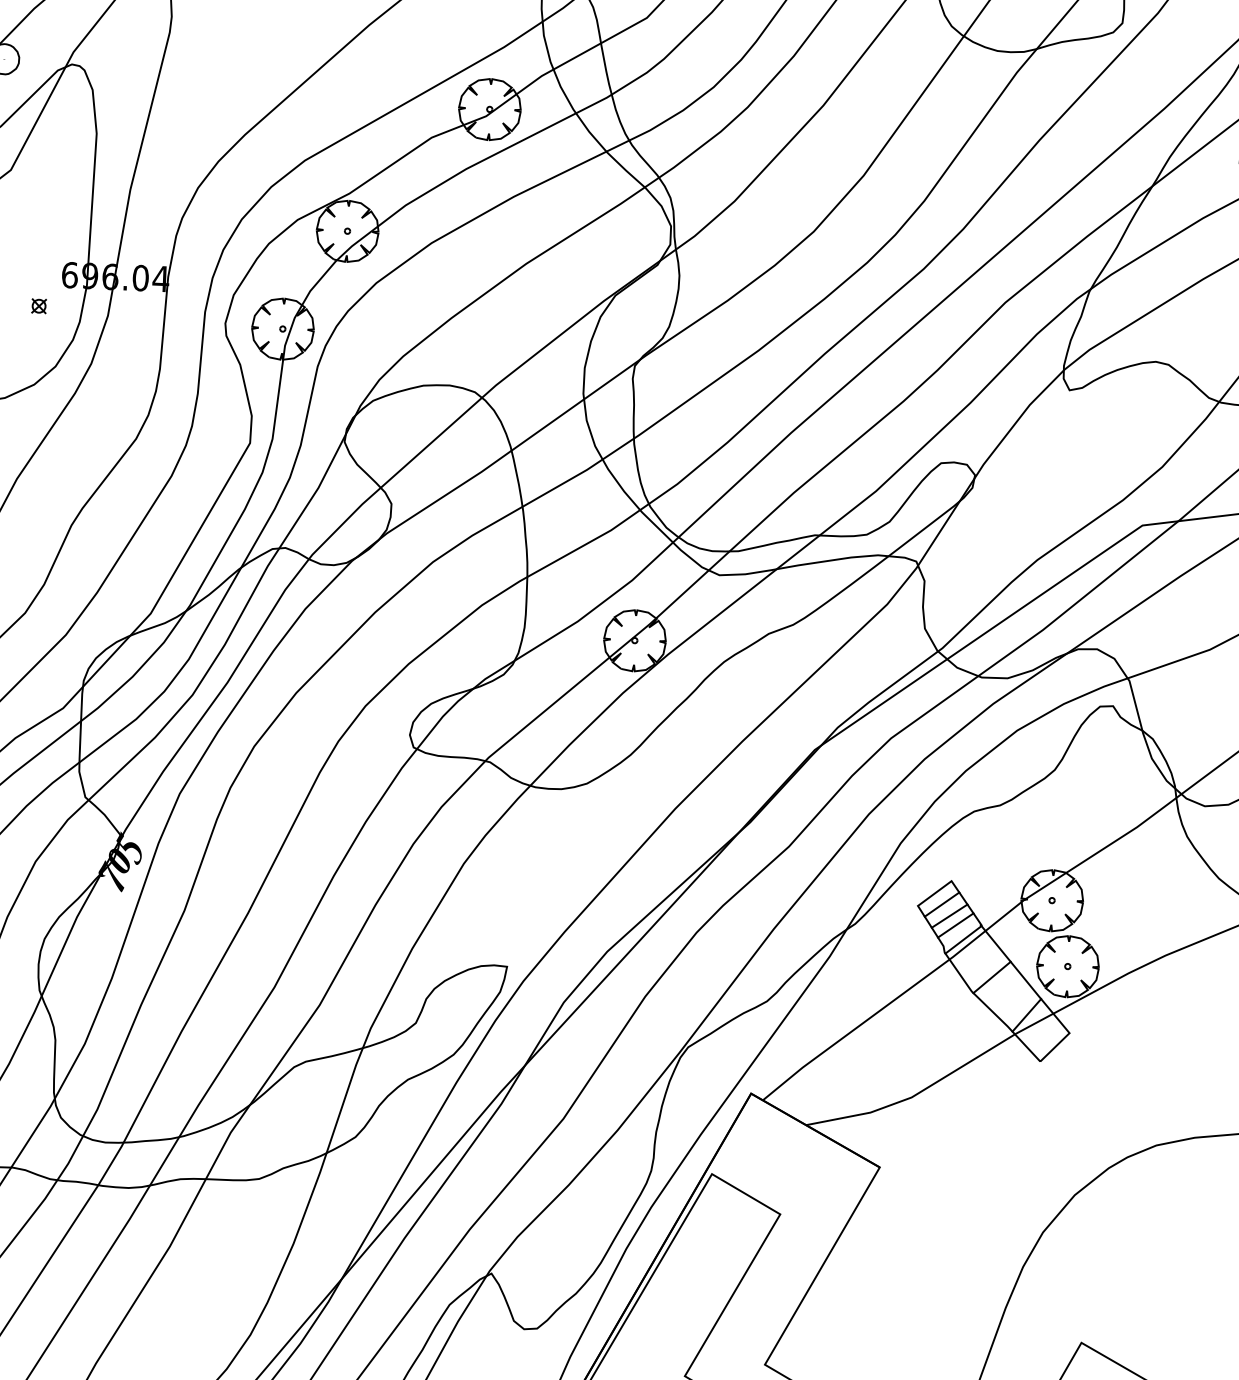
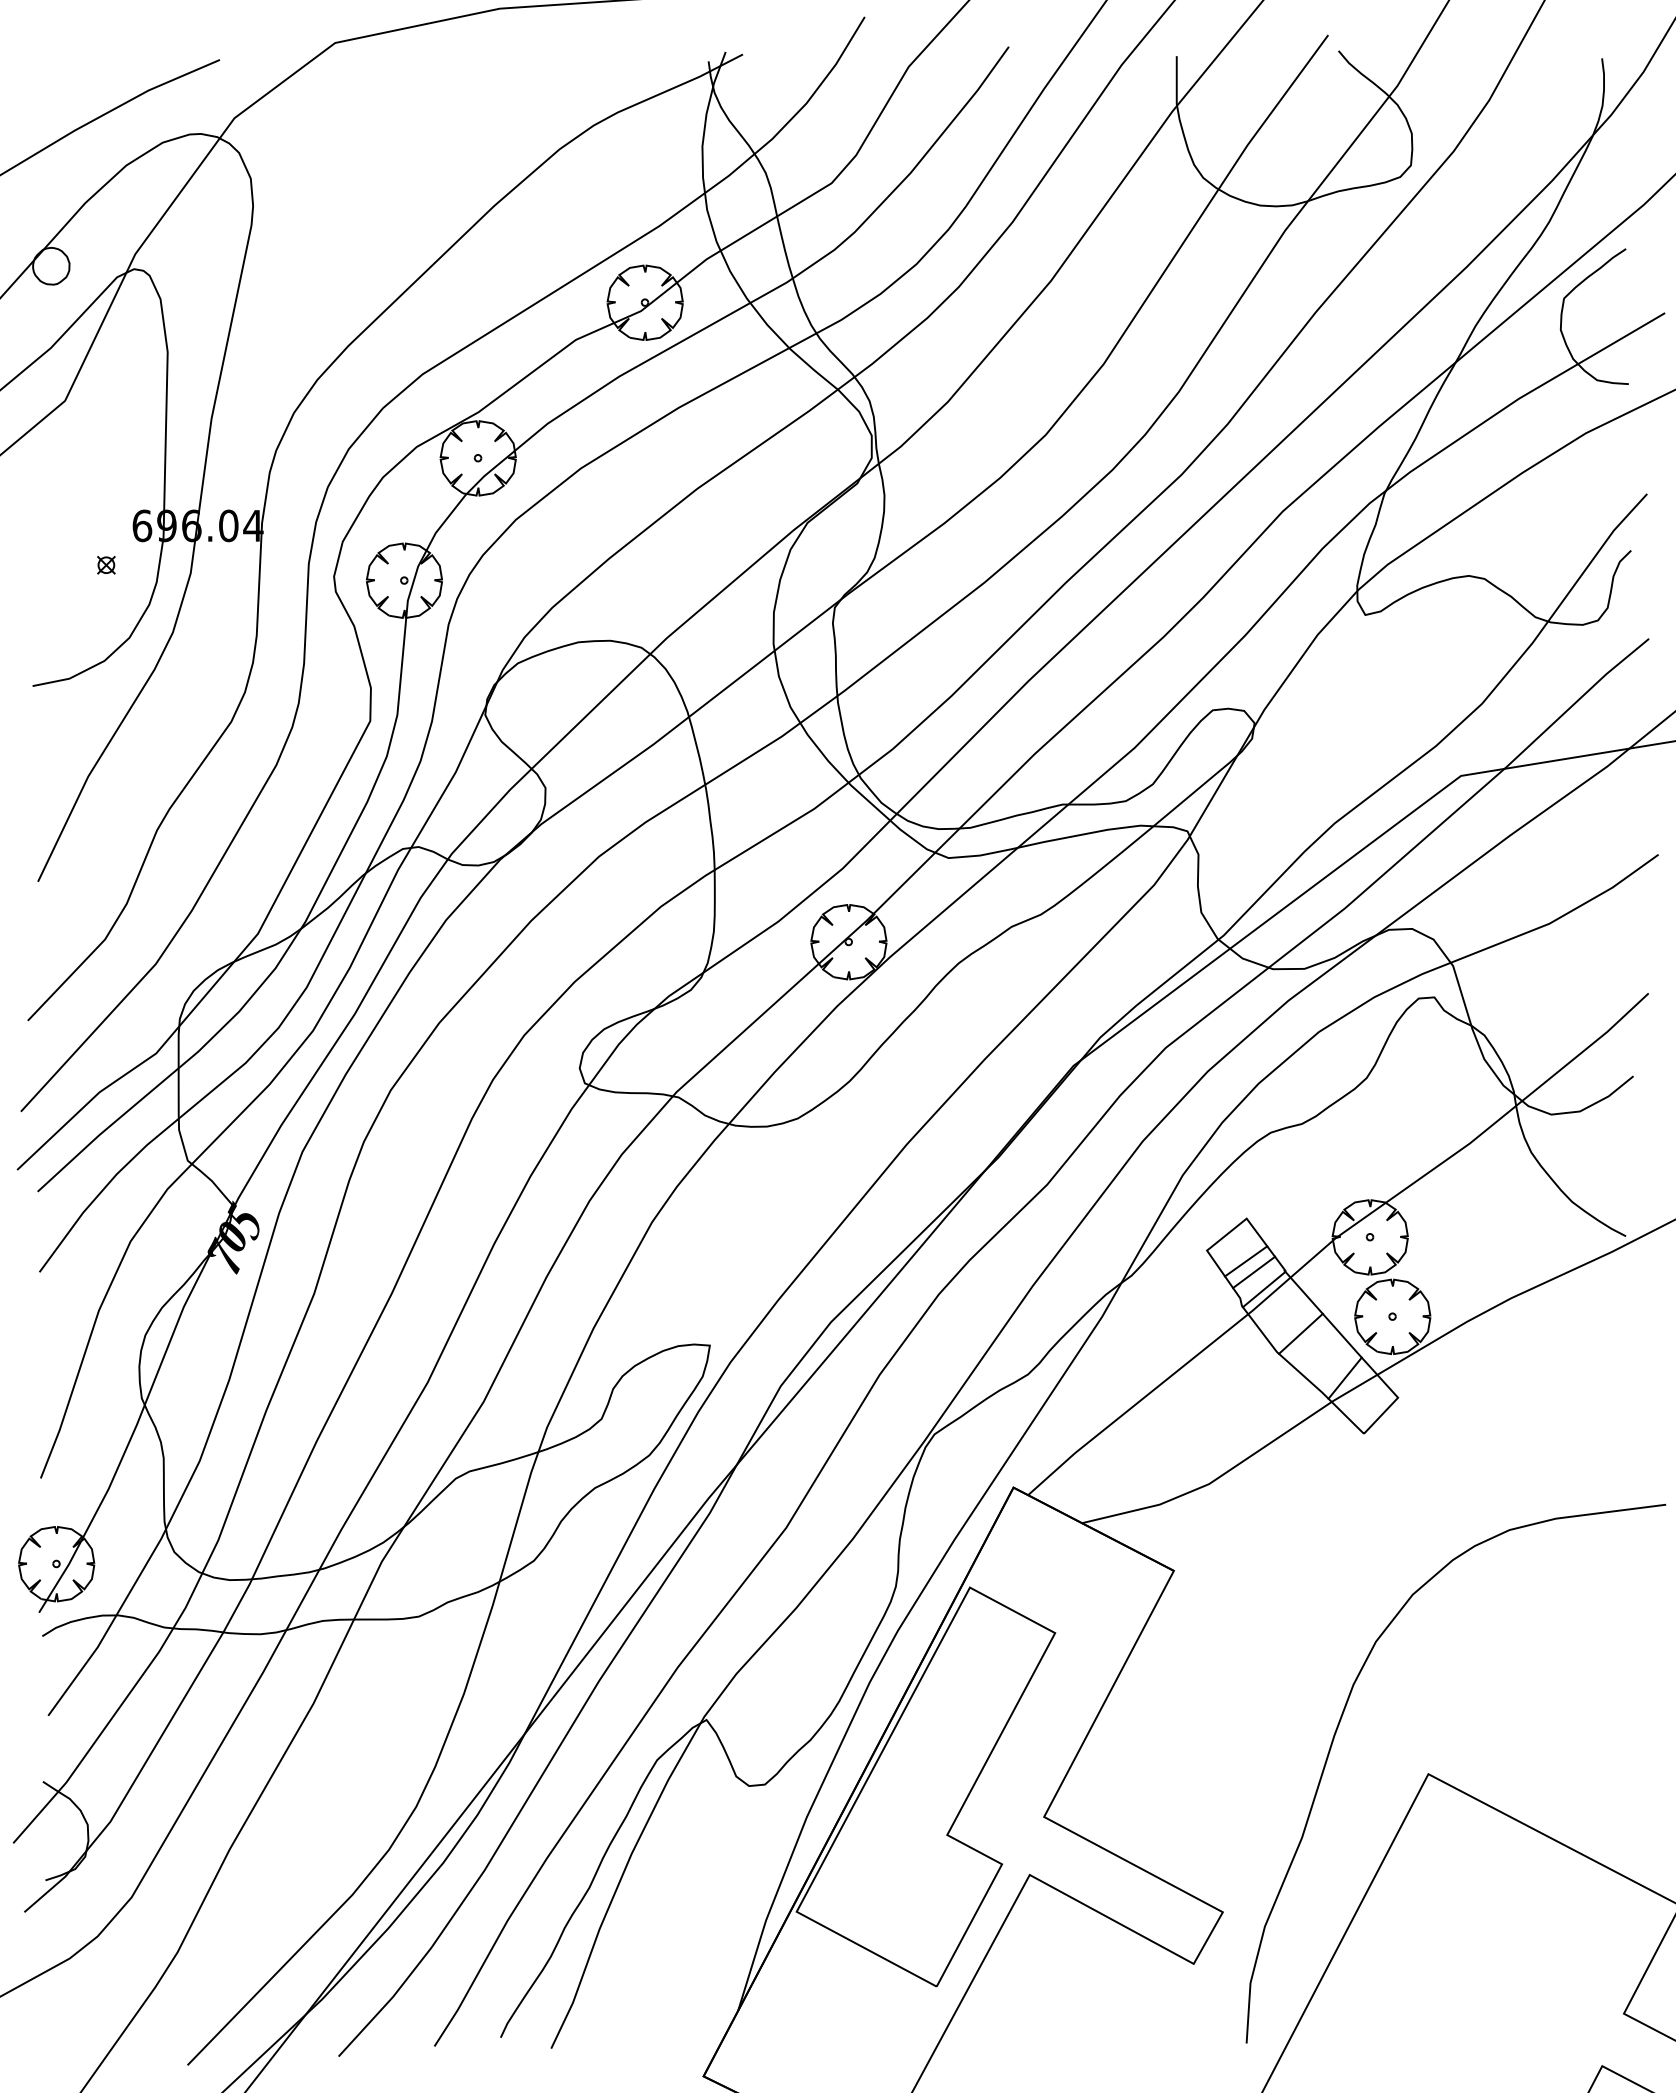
line: (941, 904) -> (1235, 1247), removed

